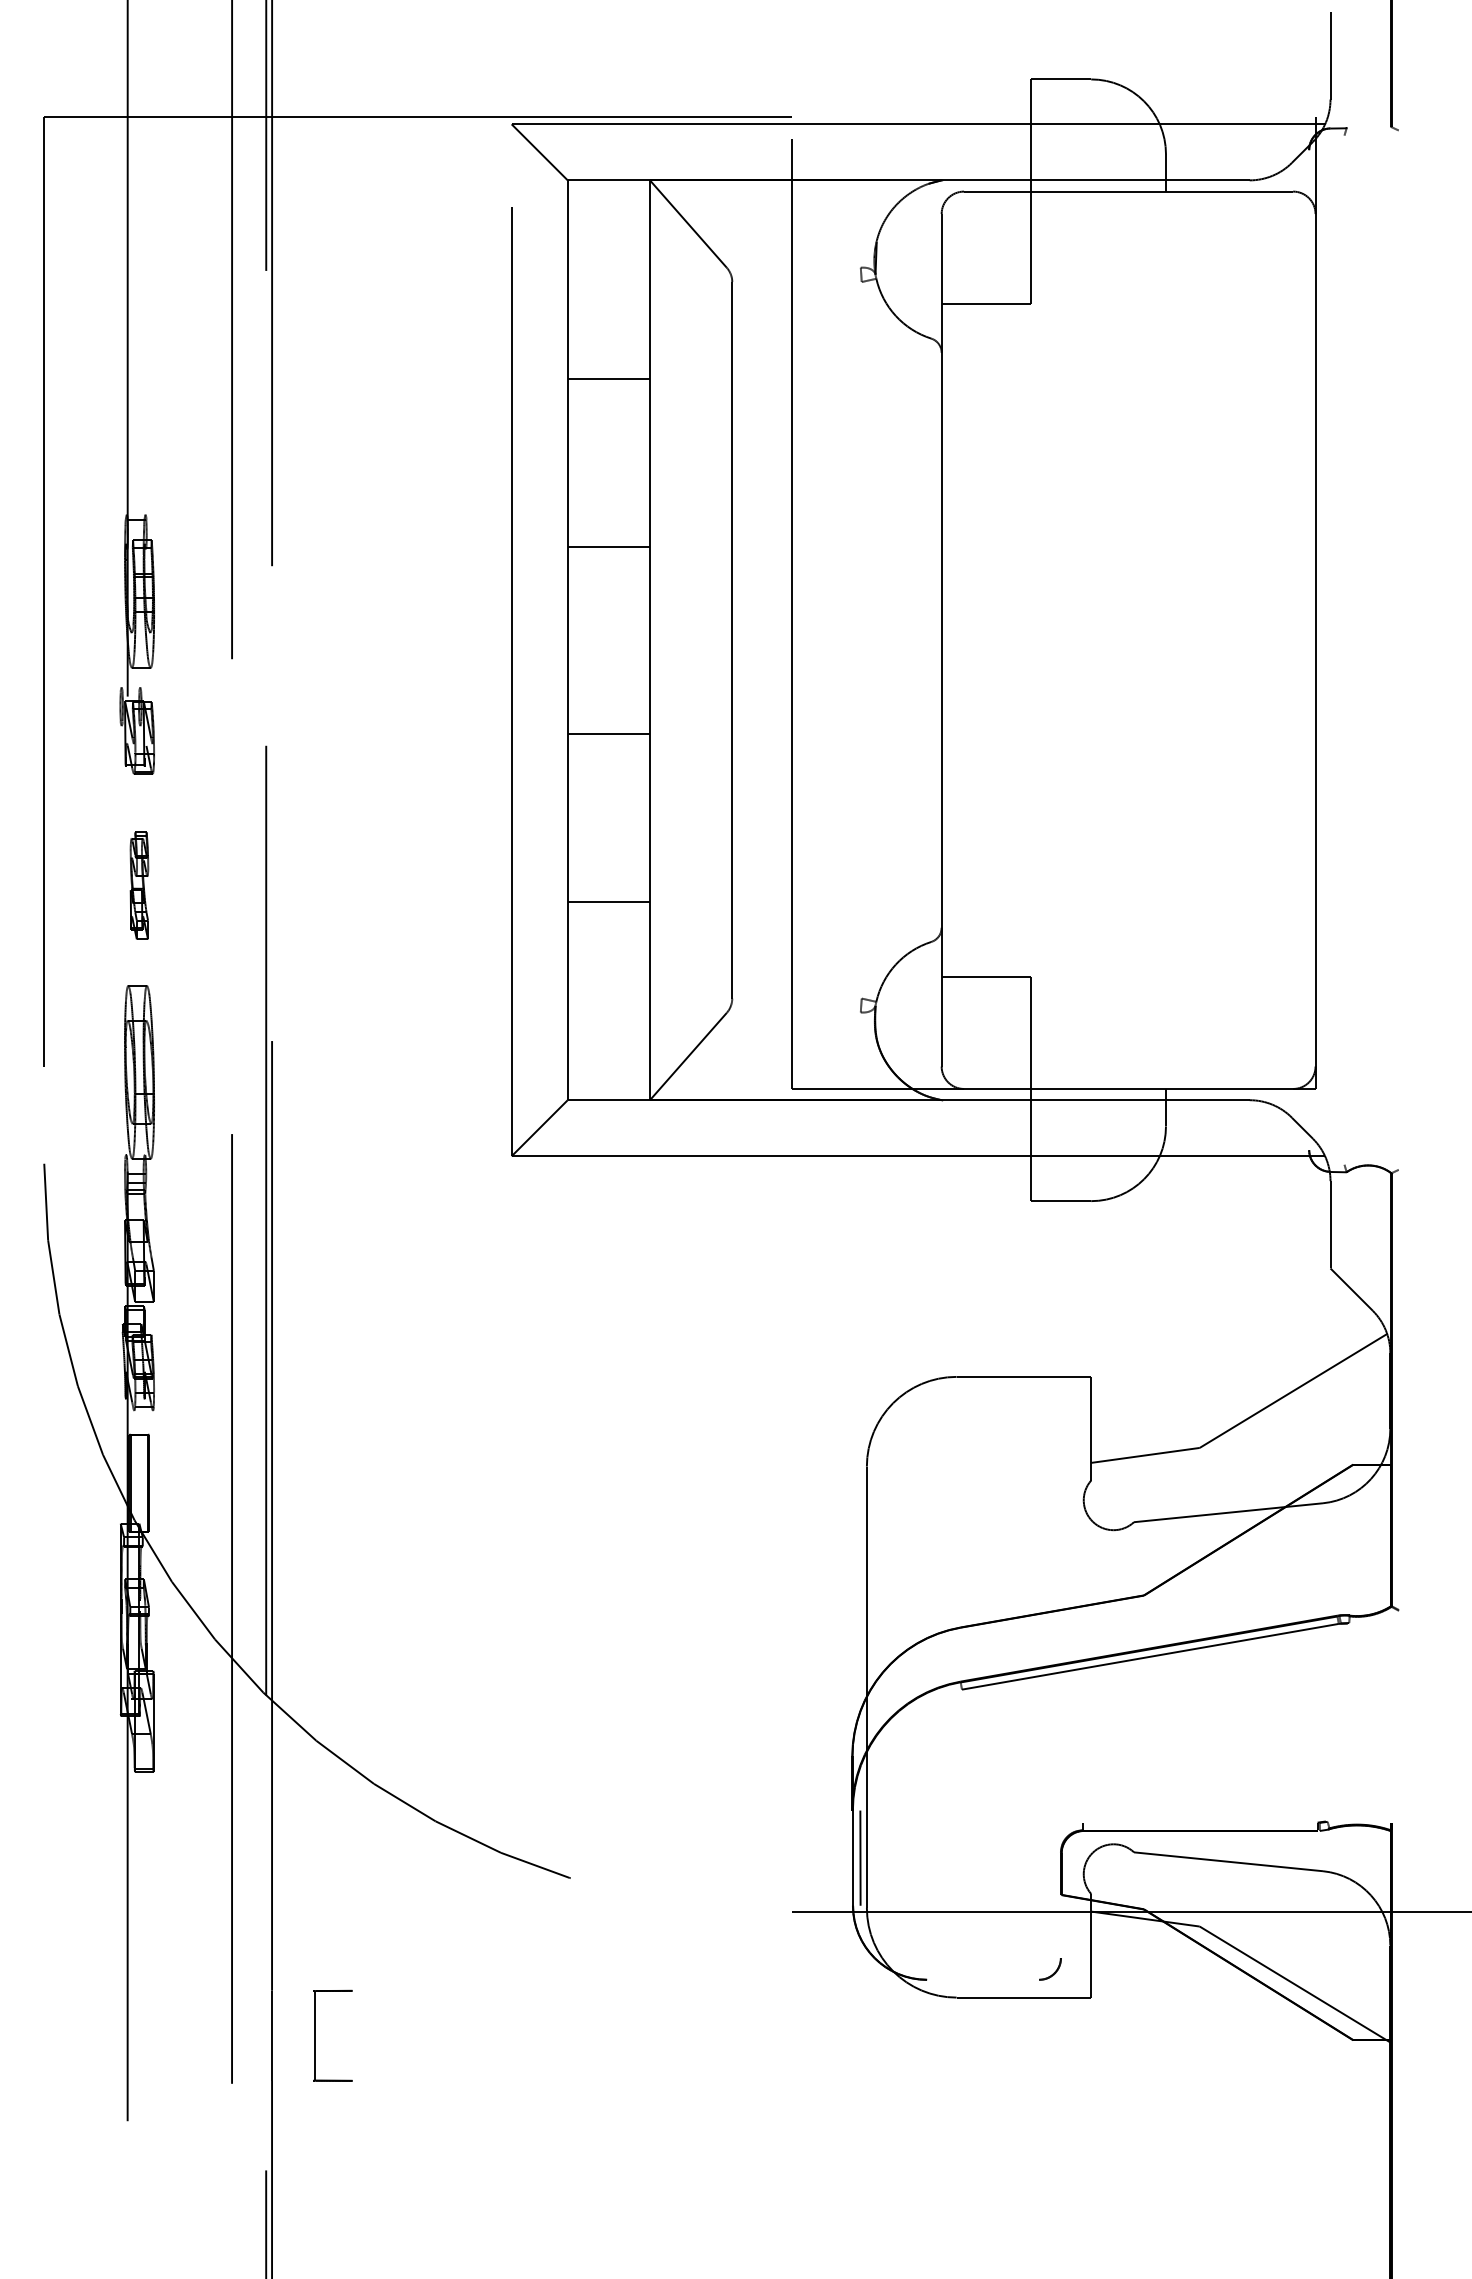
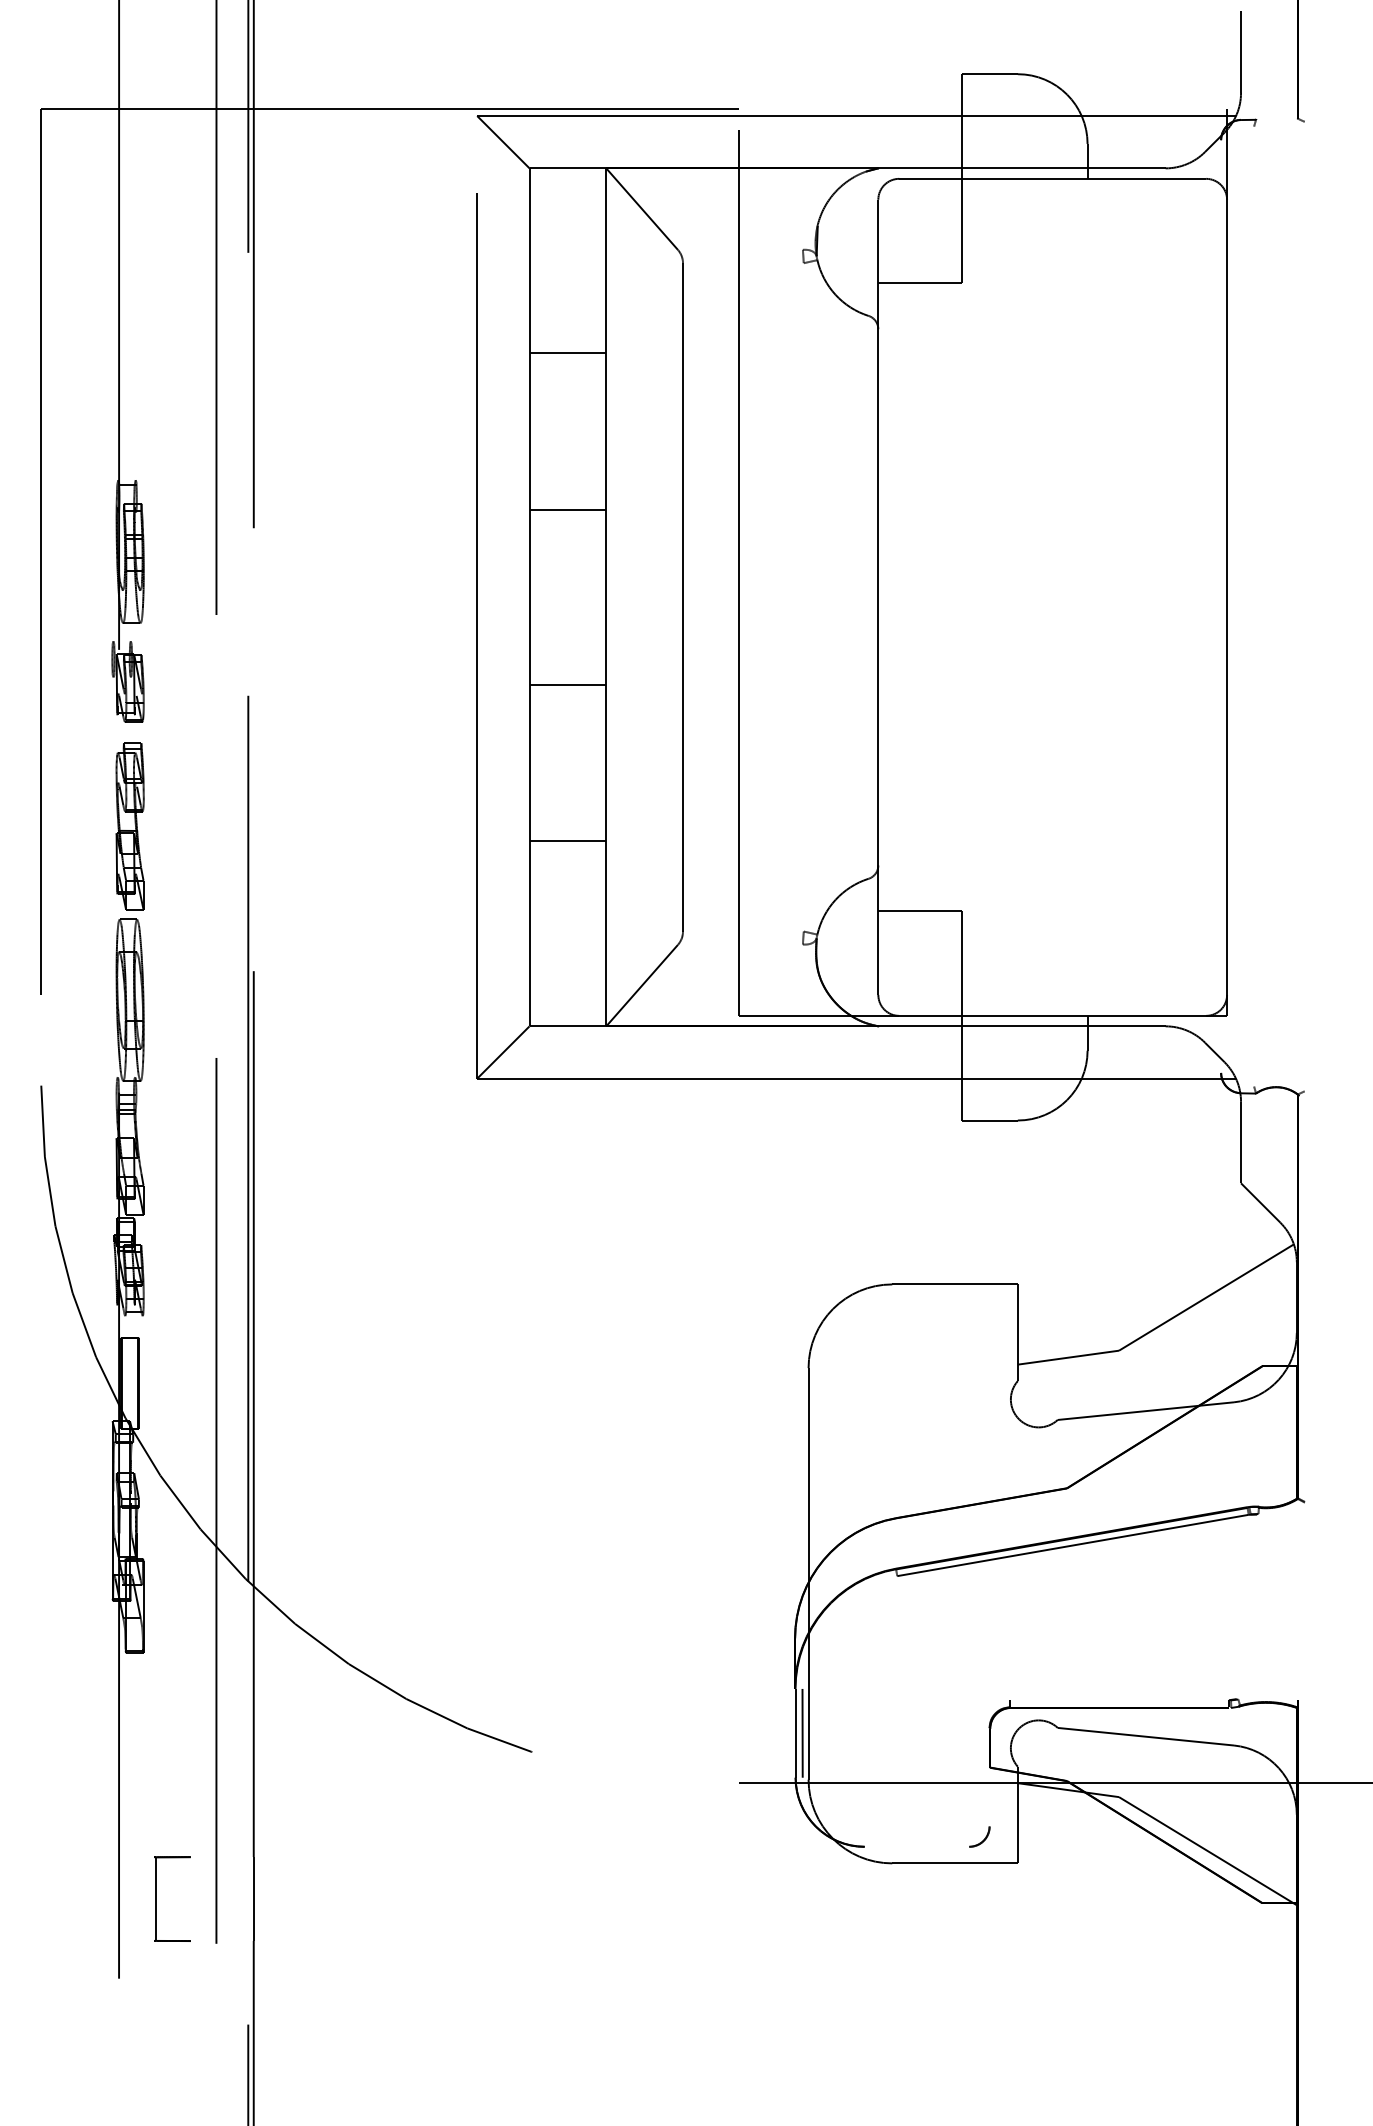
part: (138, 885) -> (129, 826), size x1.67
part: (315, 2035) -> (156, 1898), moved

